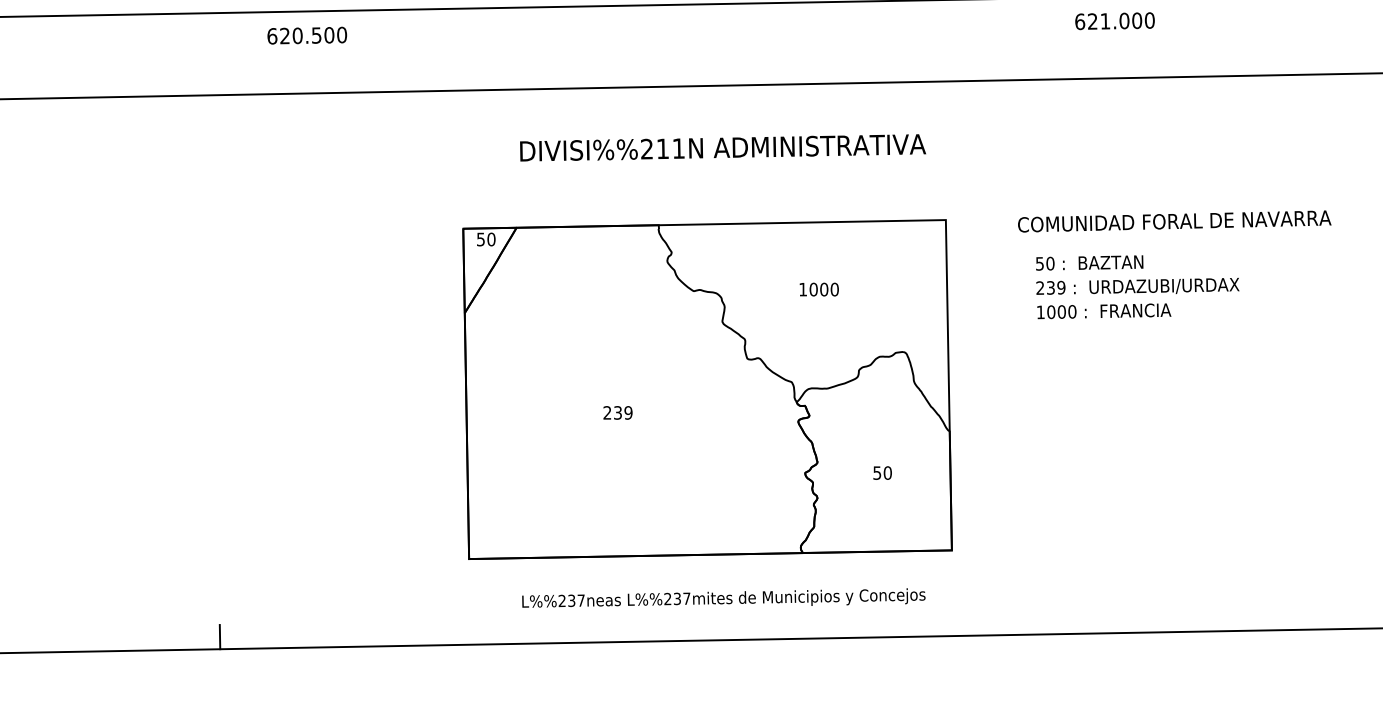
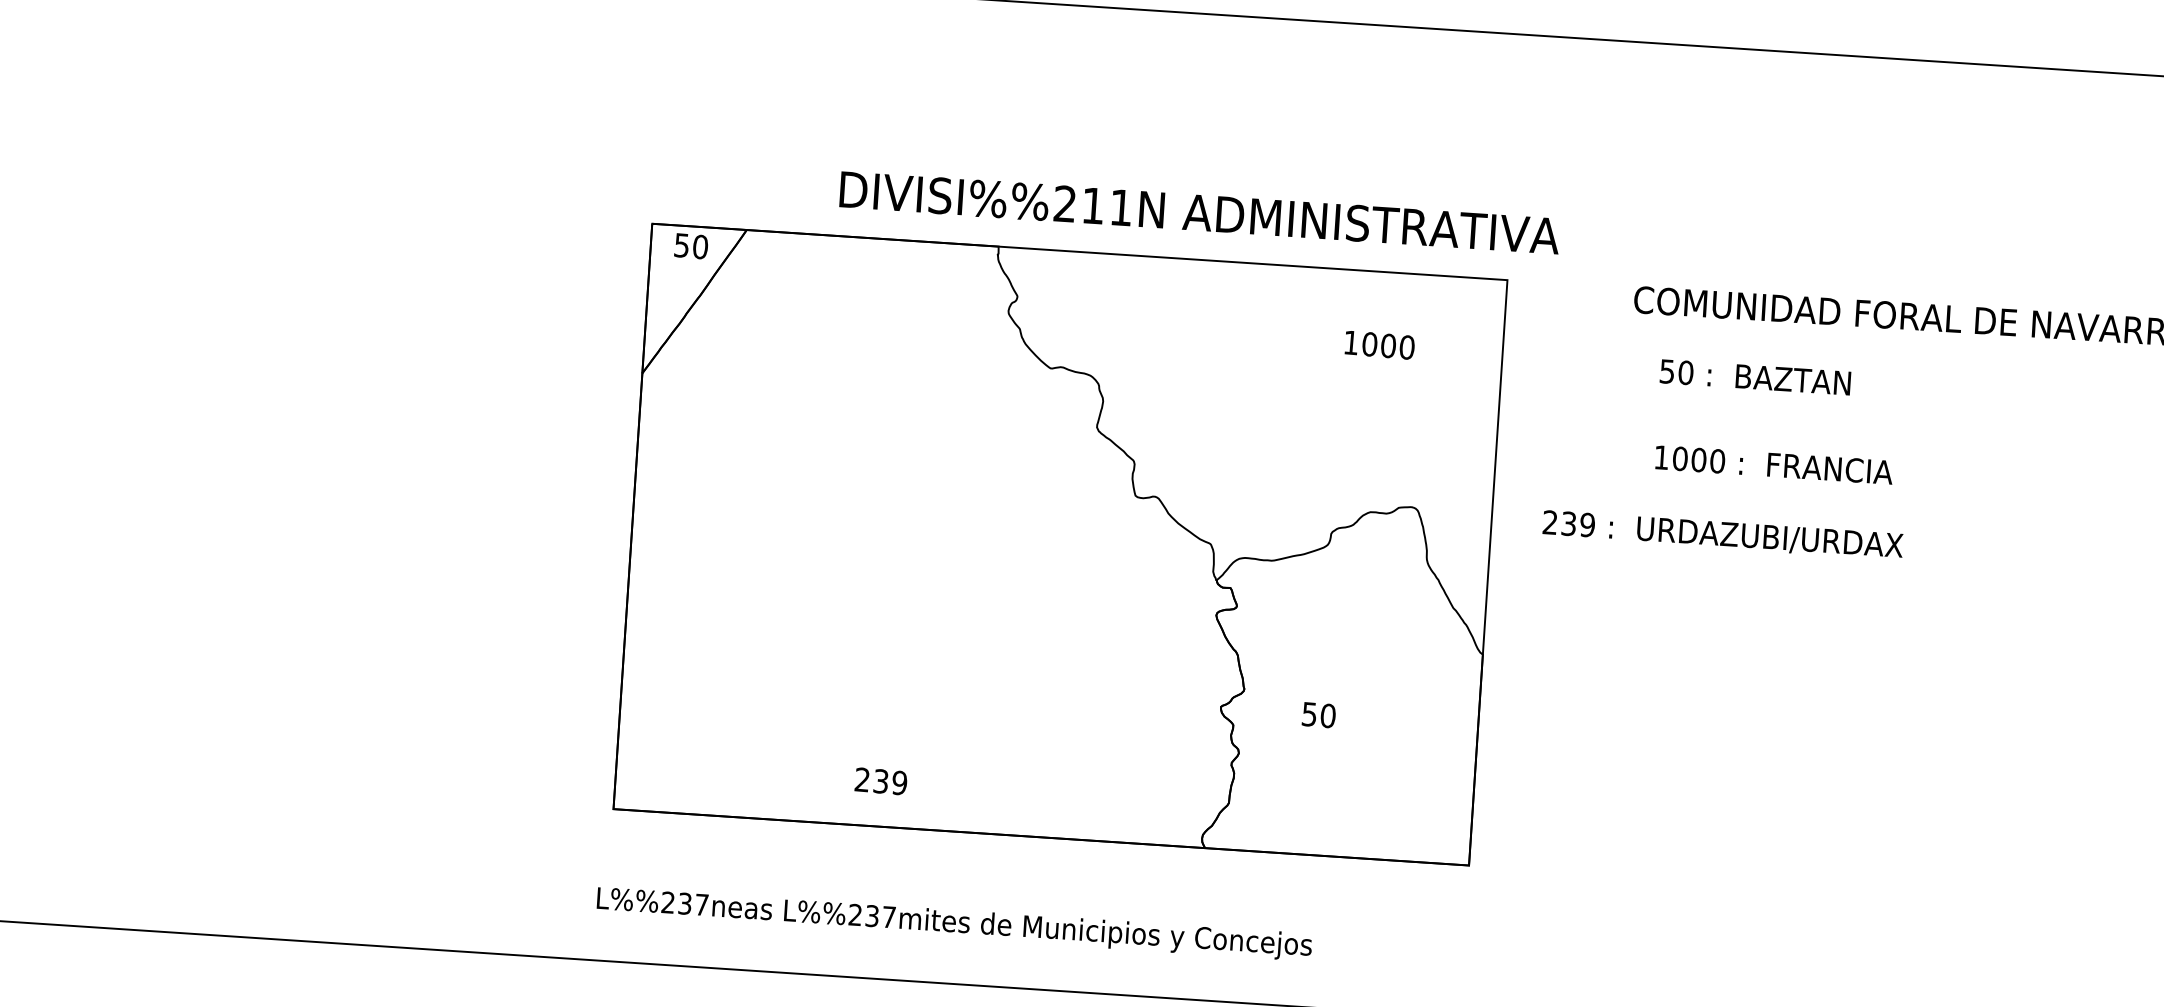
text: (722, 147) -> (1198, 212), moved
text: (1137, 285) -> (1722, 532), moved
text: (818, 289) -> (1378, 344), moved
text: (617, 412) -> (880, 780), moved
text: (882, 472) -> (1318, 714), moved
text: (723, 597) -> (954, 920), moved
line: (219, 637) -> (160, 910), removed

